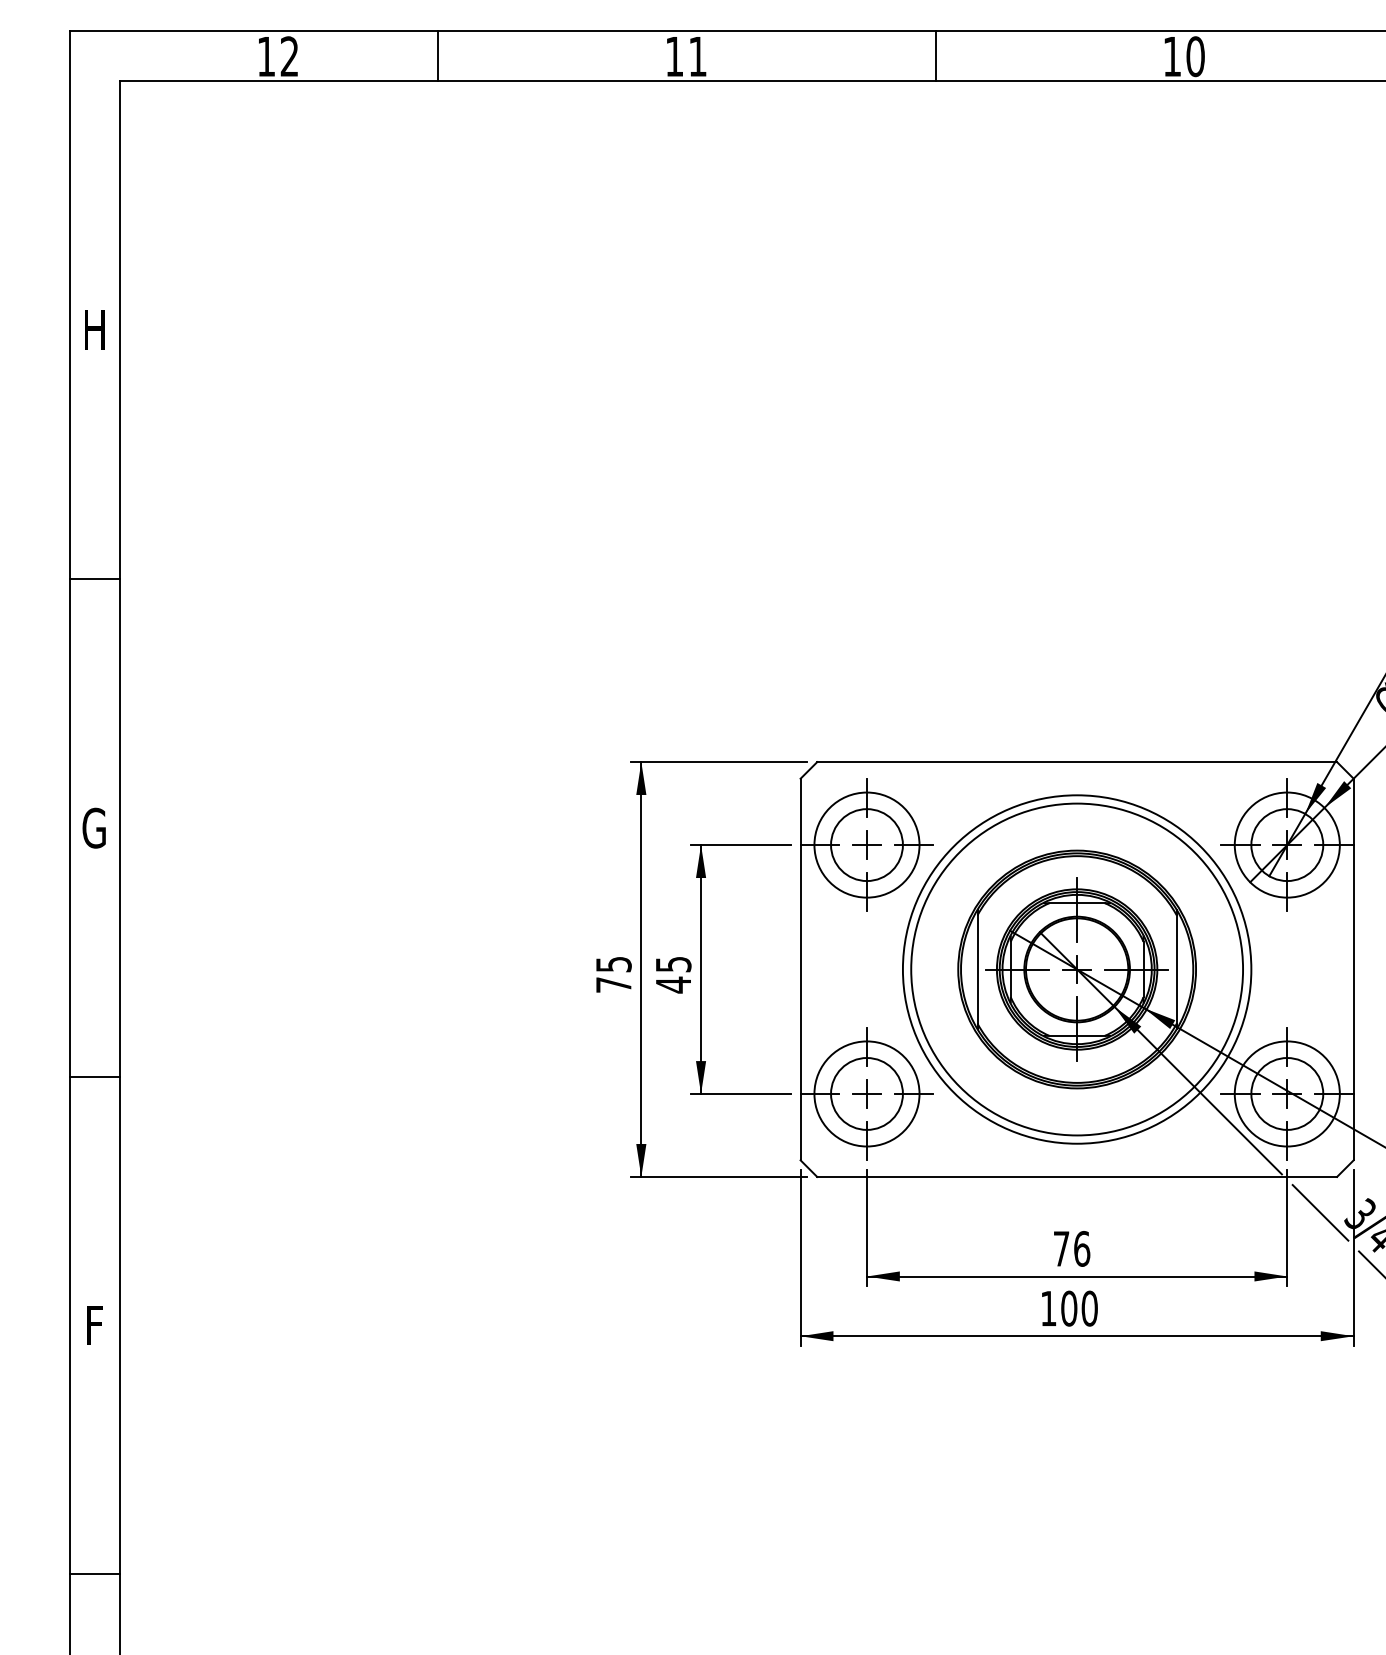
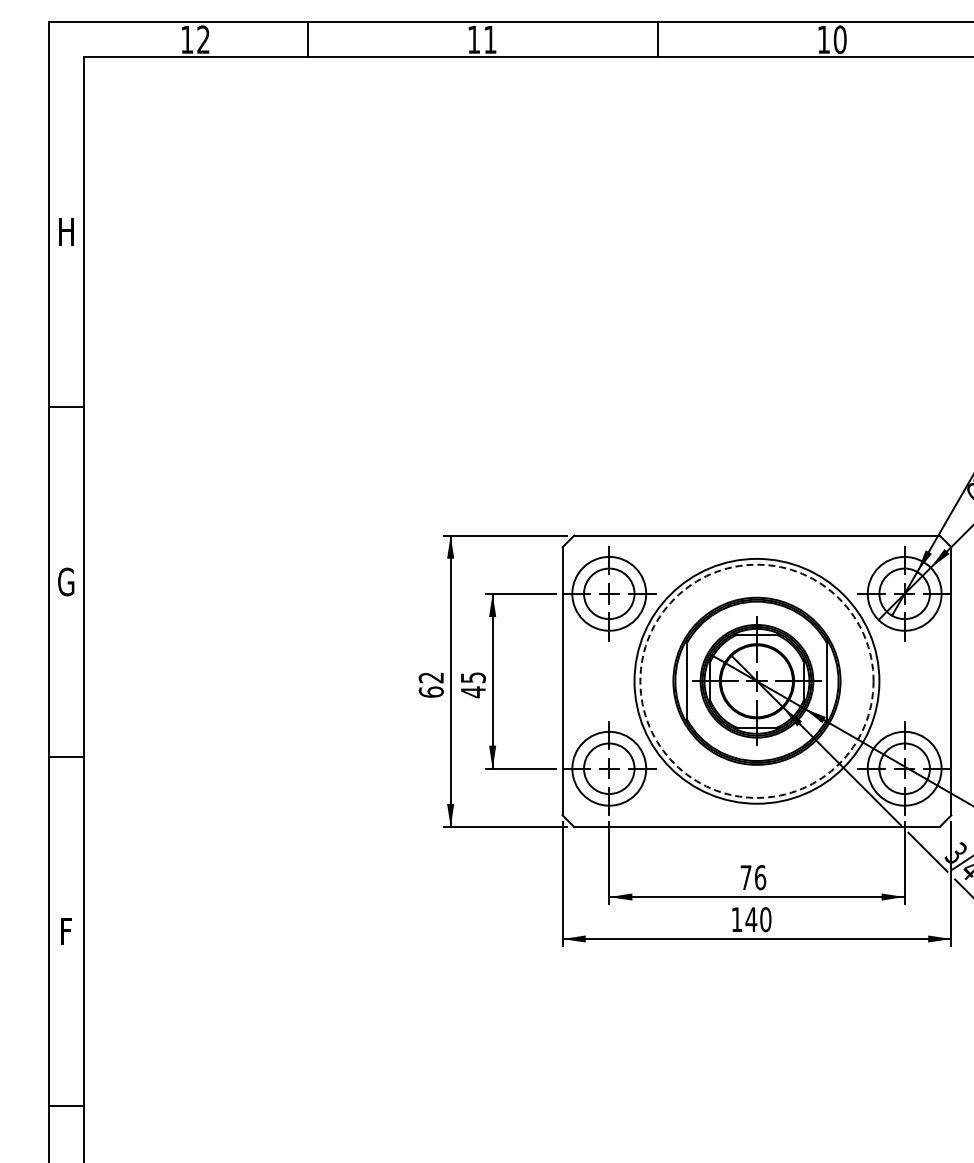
circle: (1076, 968) -> (756, 680), solid -> dashed
text: (612, 974) -> (430, 684), 75 -> 62
text: (1069, 1308) -> (751, 919), 100 -> 140

